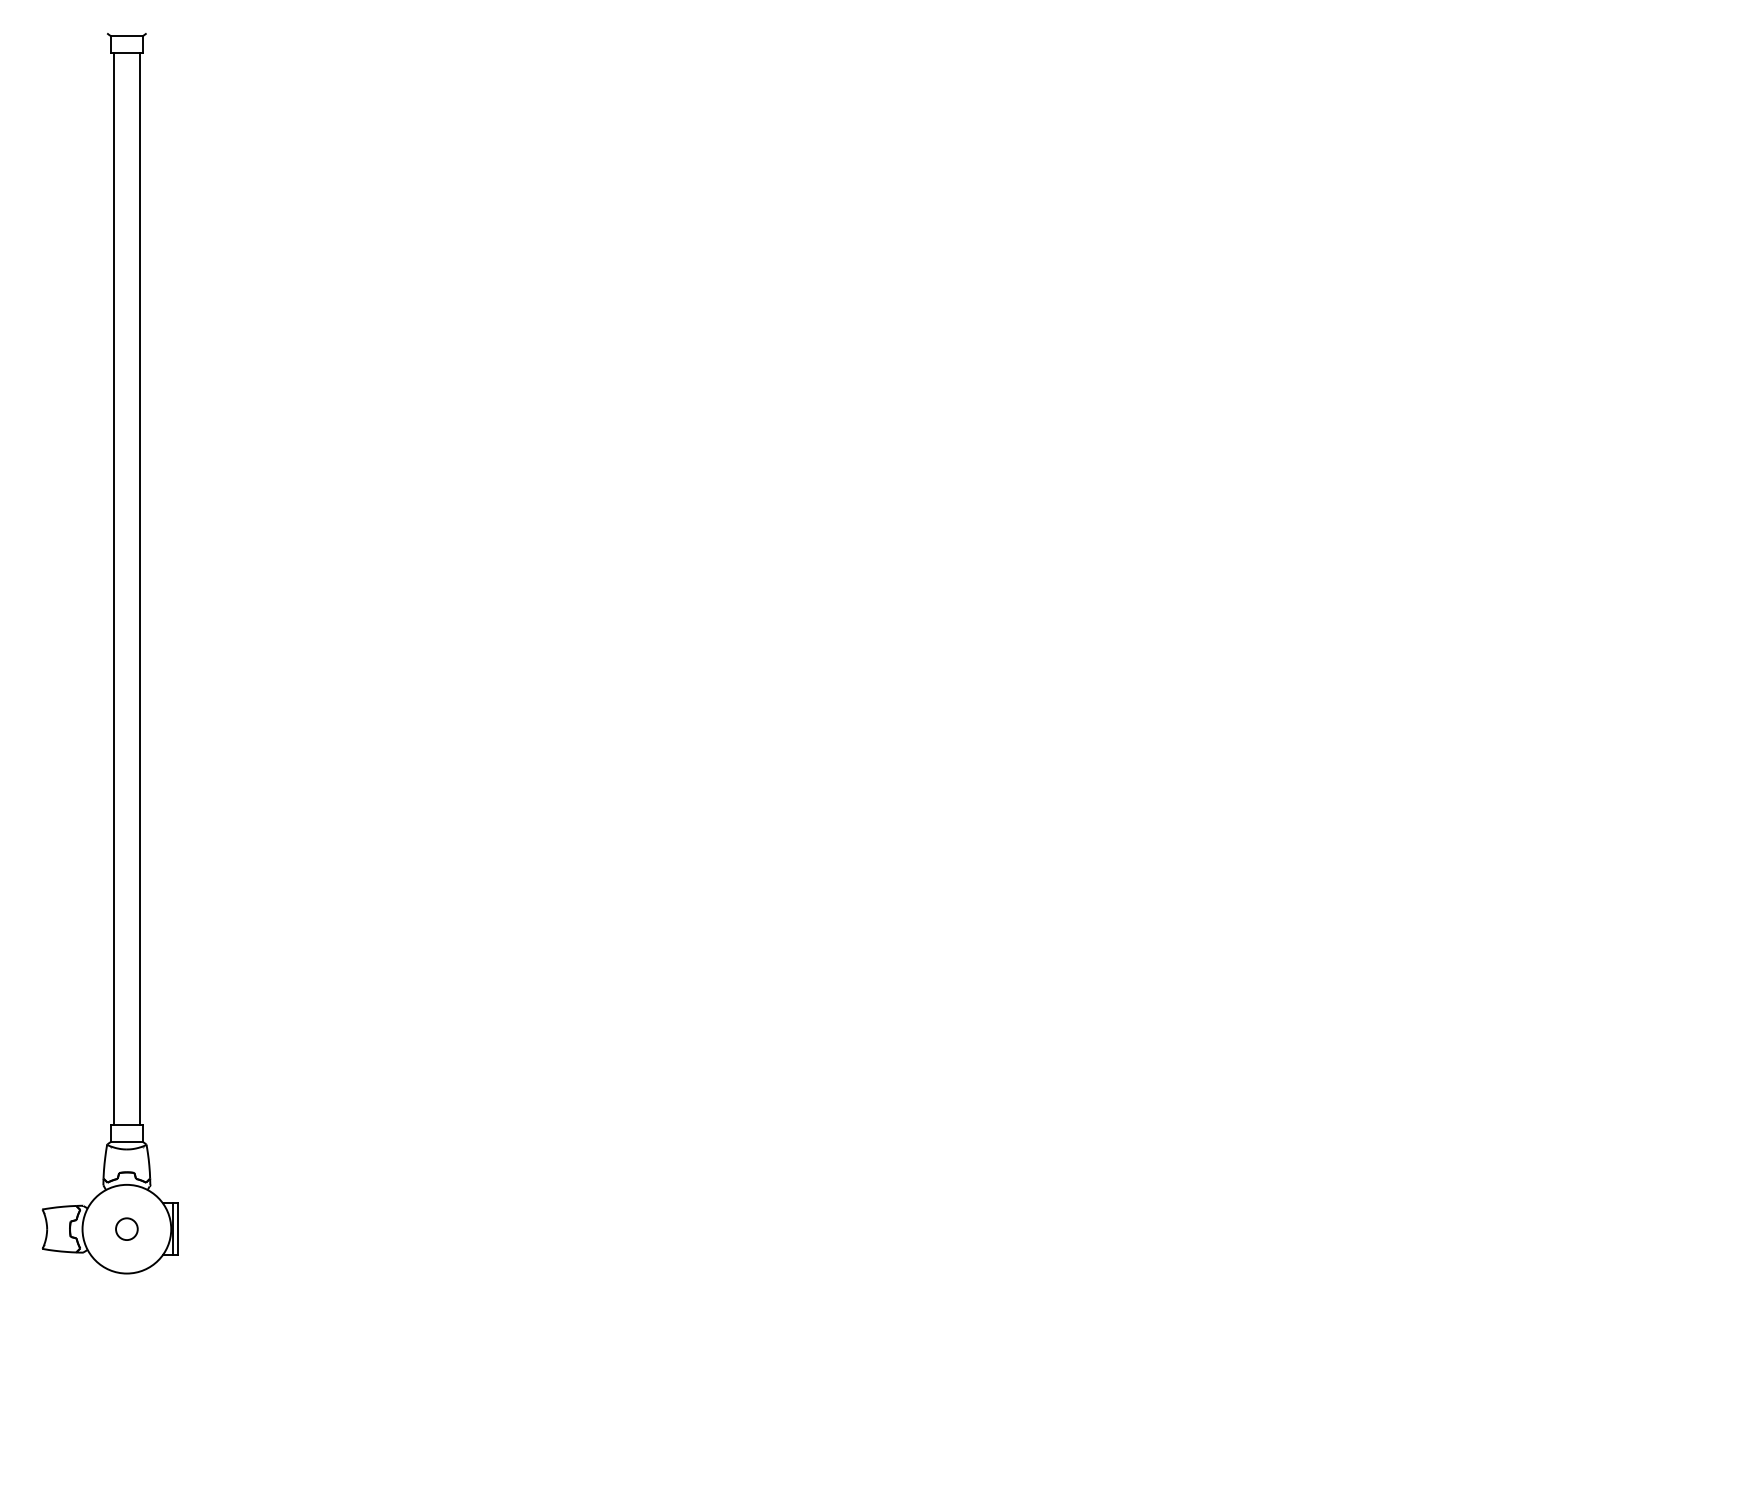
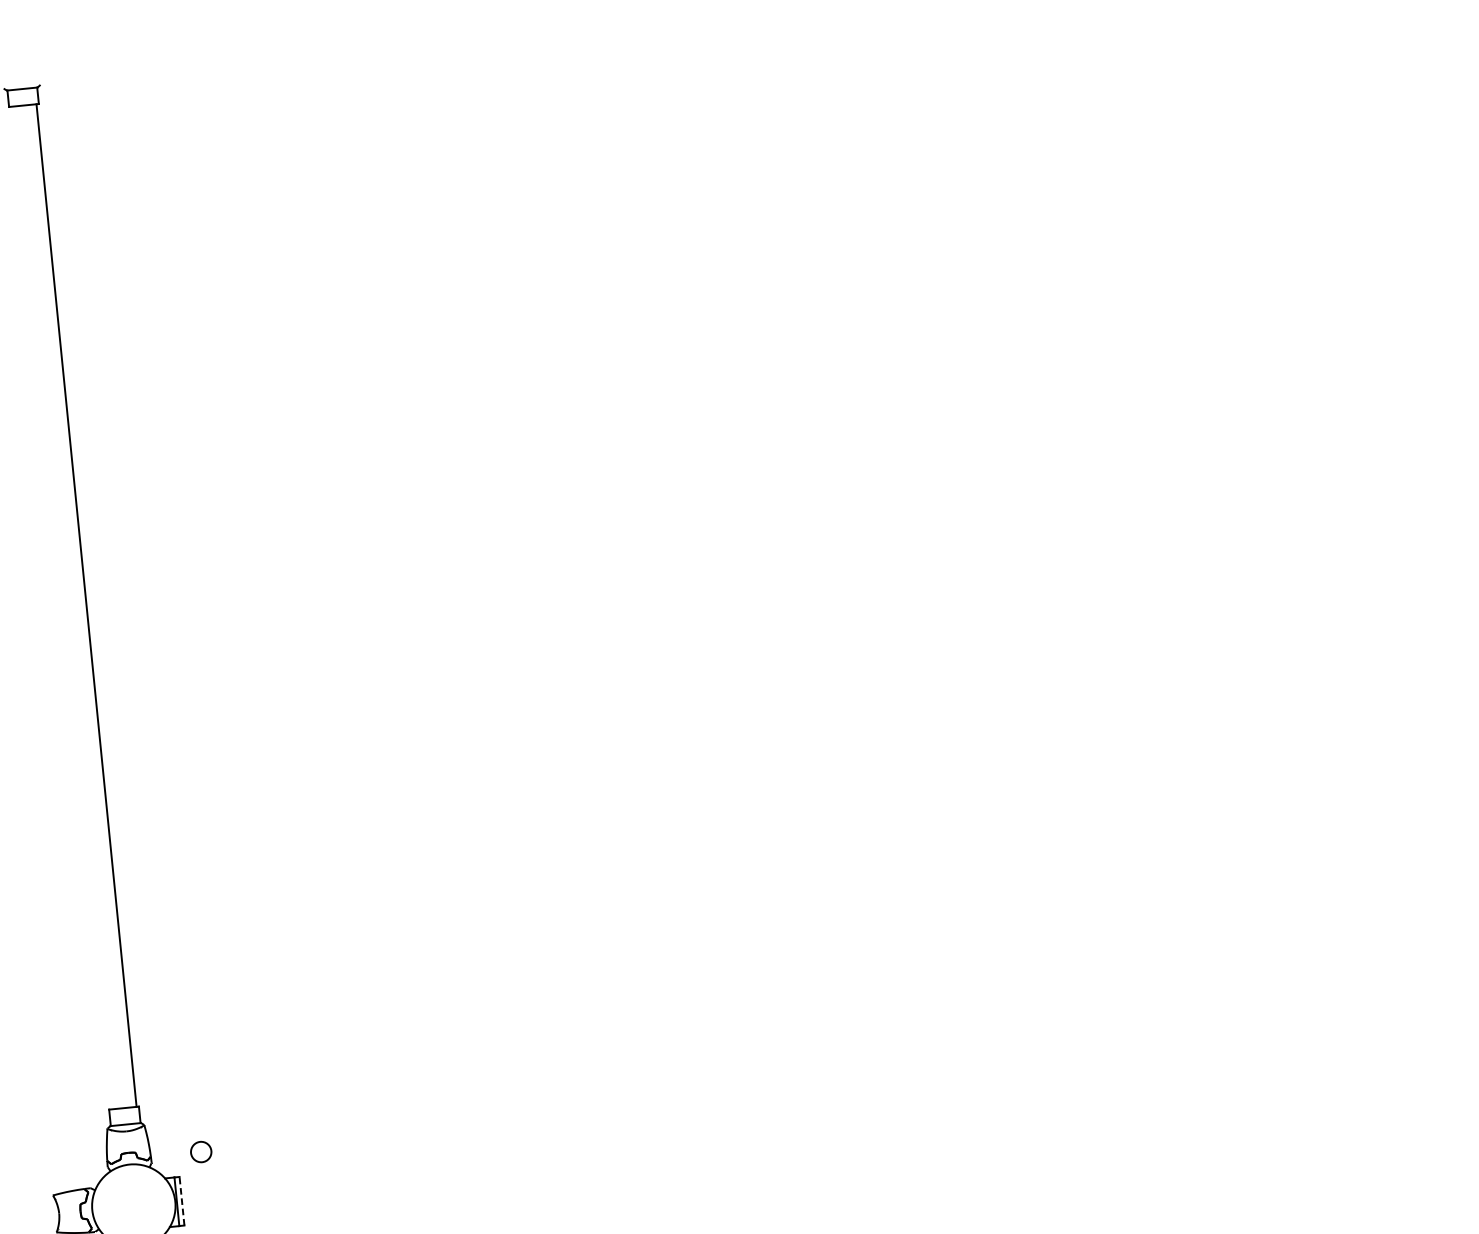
line: (113, 588) -> (61, 607), removed
circle: (126, 1228) -> (200, 1151), moved
line: (178, 1229) -> (182, 1201), solid -> dashed

